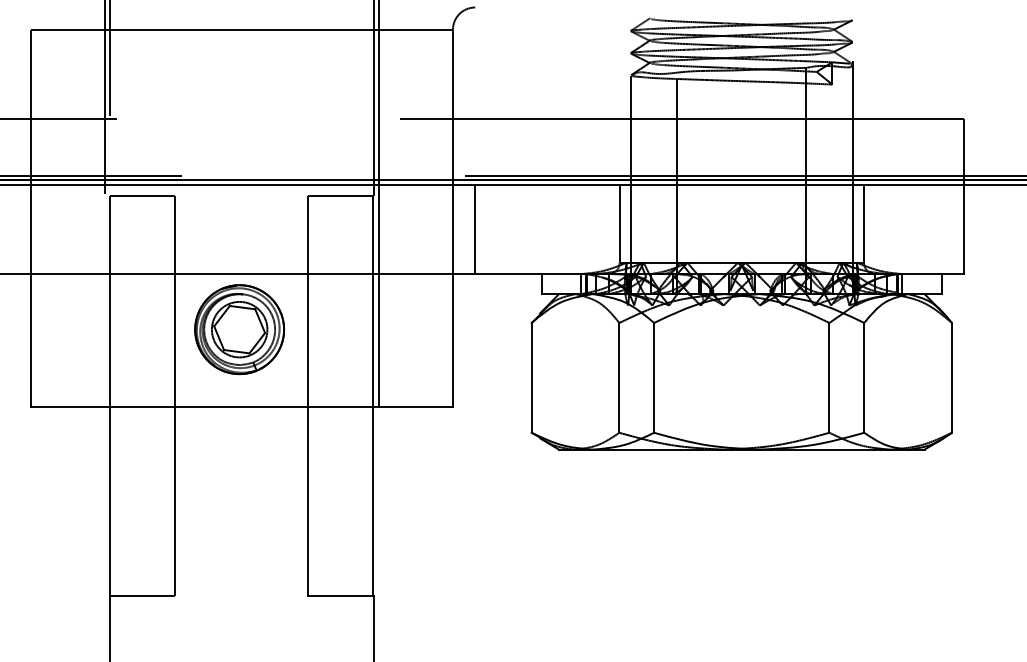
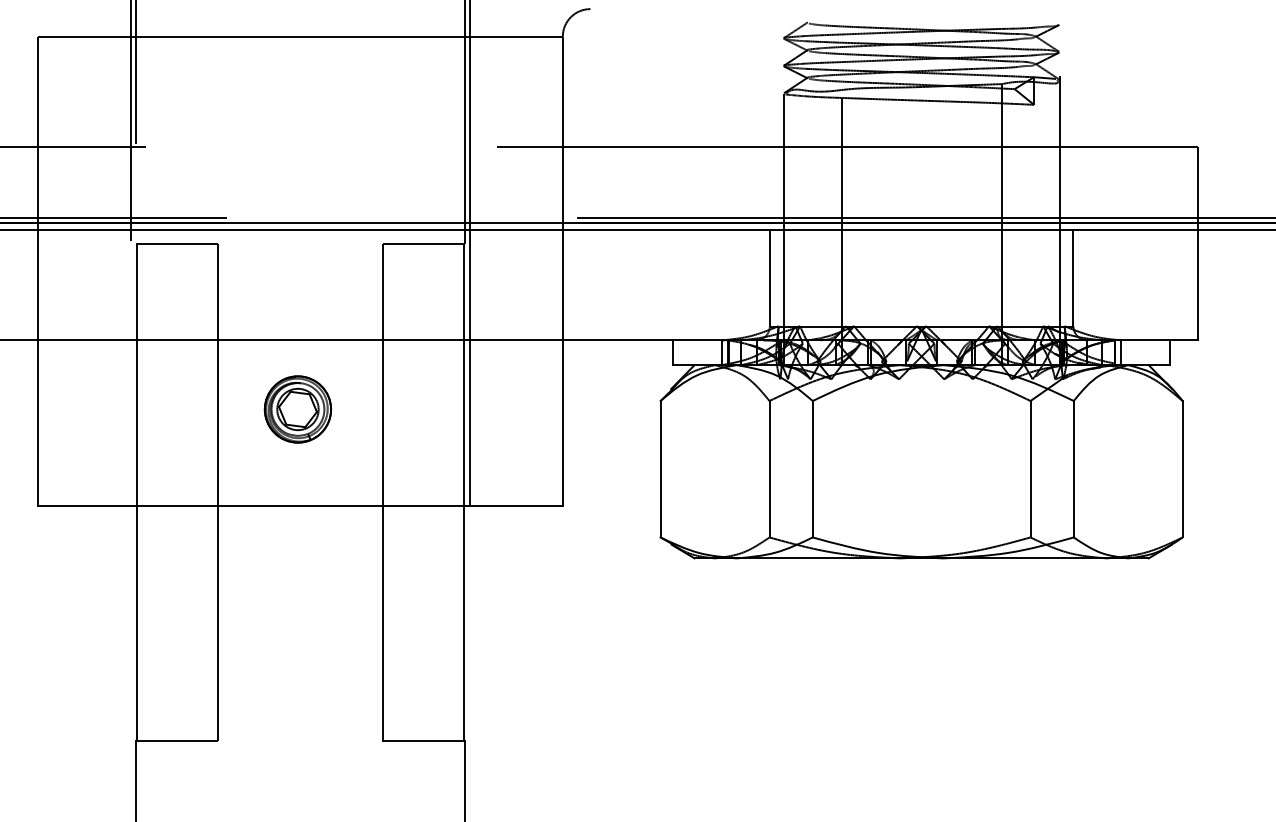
line: (475, 229) -> (590, 284), removed
part: (239, 329) -> (297, 409), size x0.6

